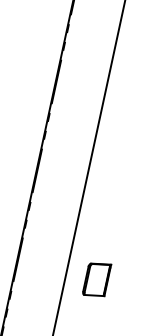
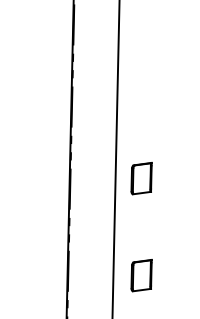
part: (117, 174) -> (141, 178), added

